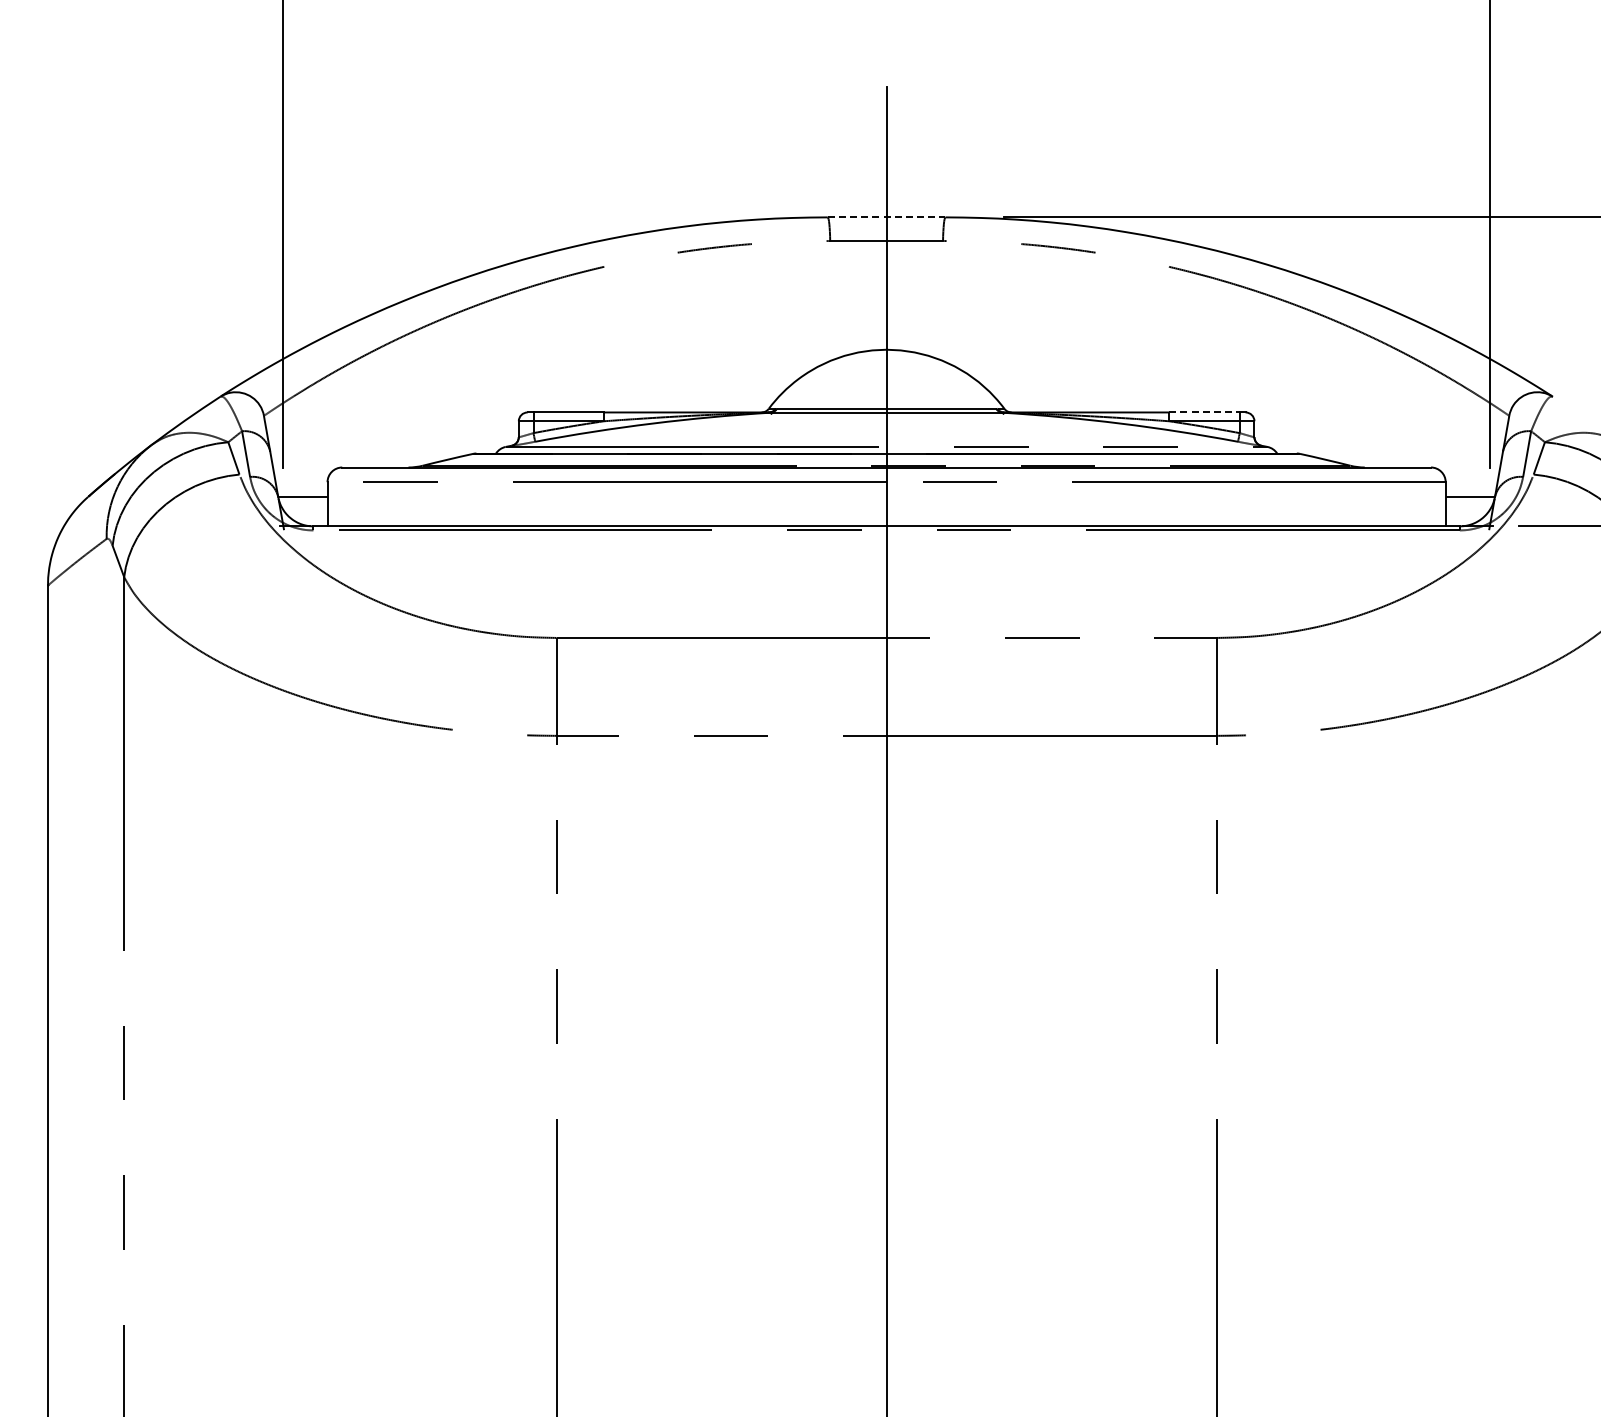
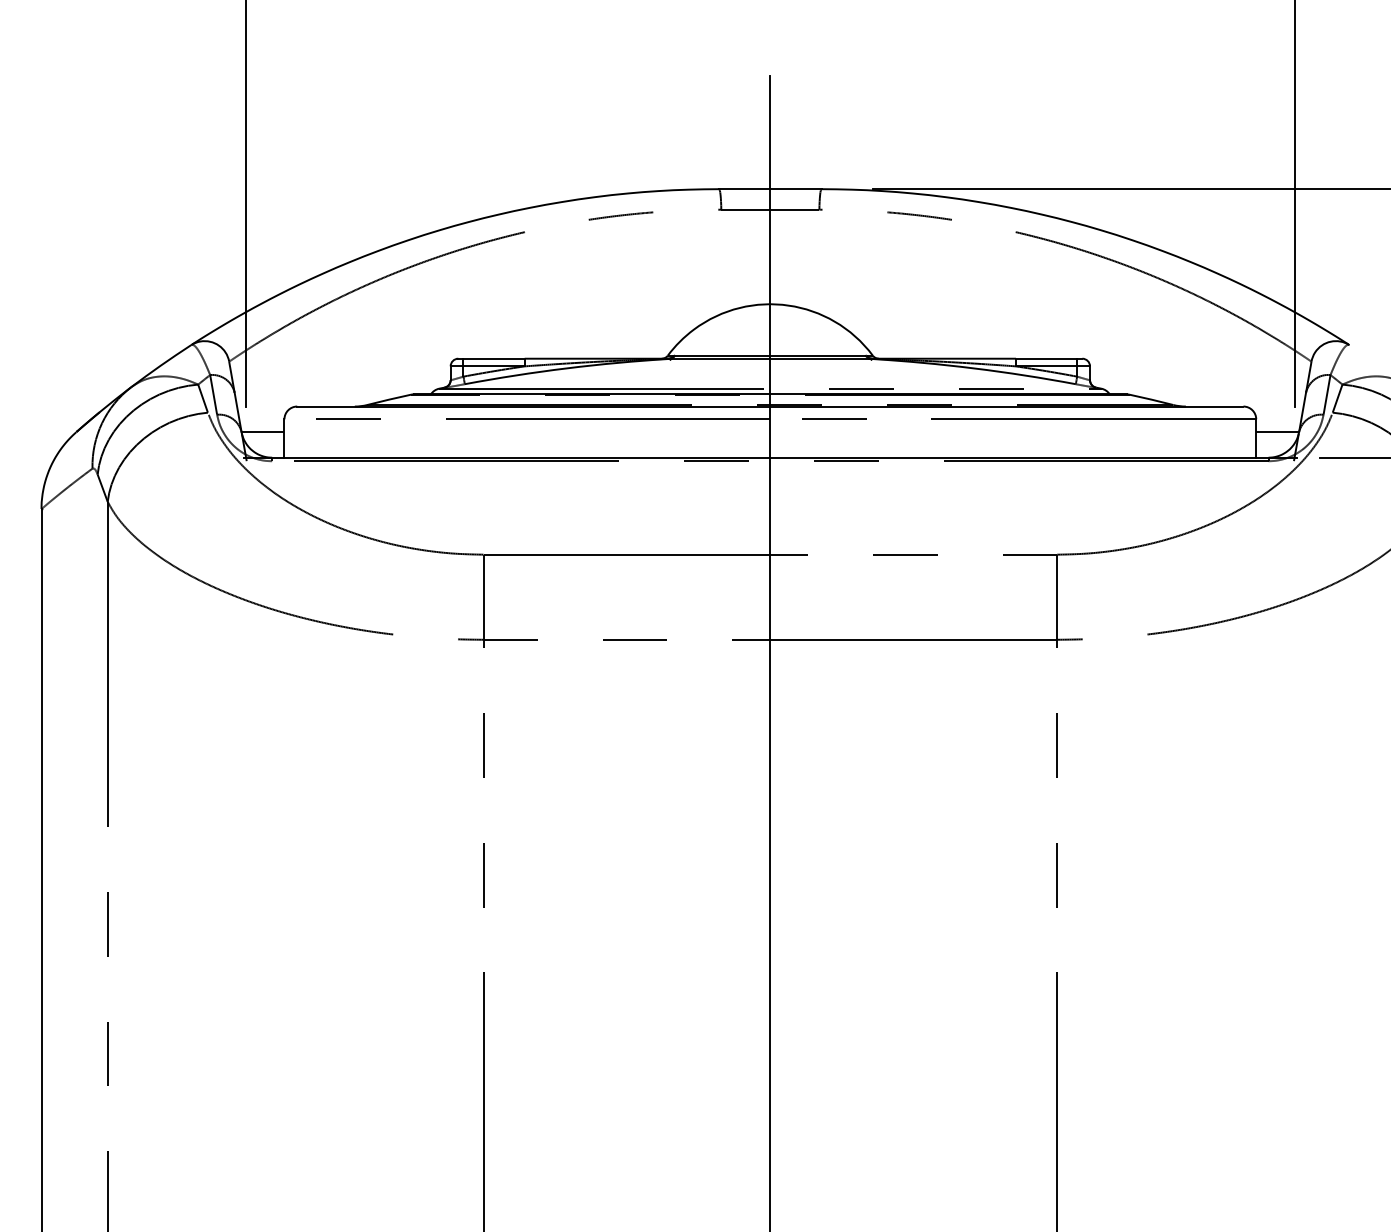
line: (886, 217) -> (770, 189), dashed -> solid
line: (1204, 412) -> (1046, 358), dashed -> solid

